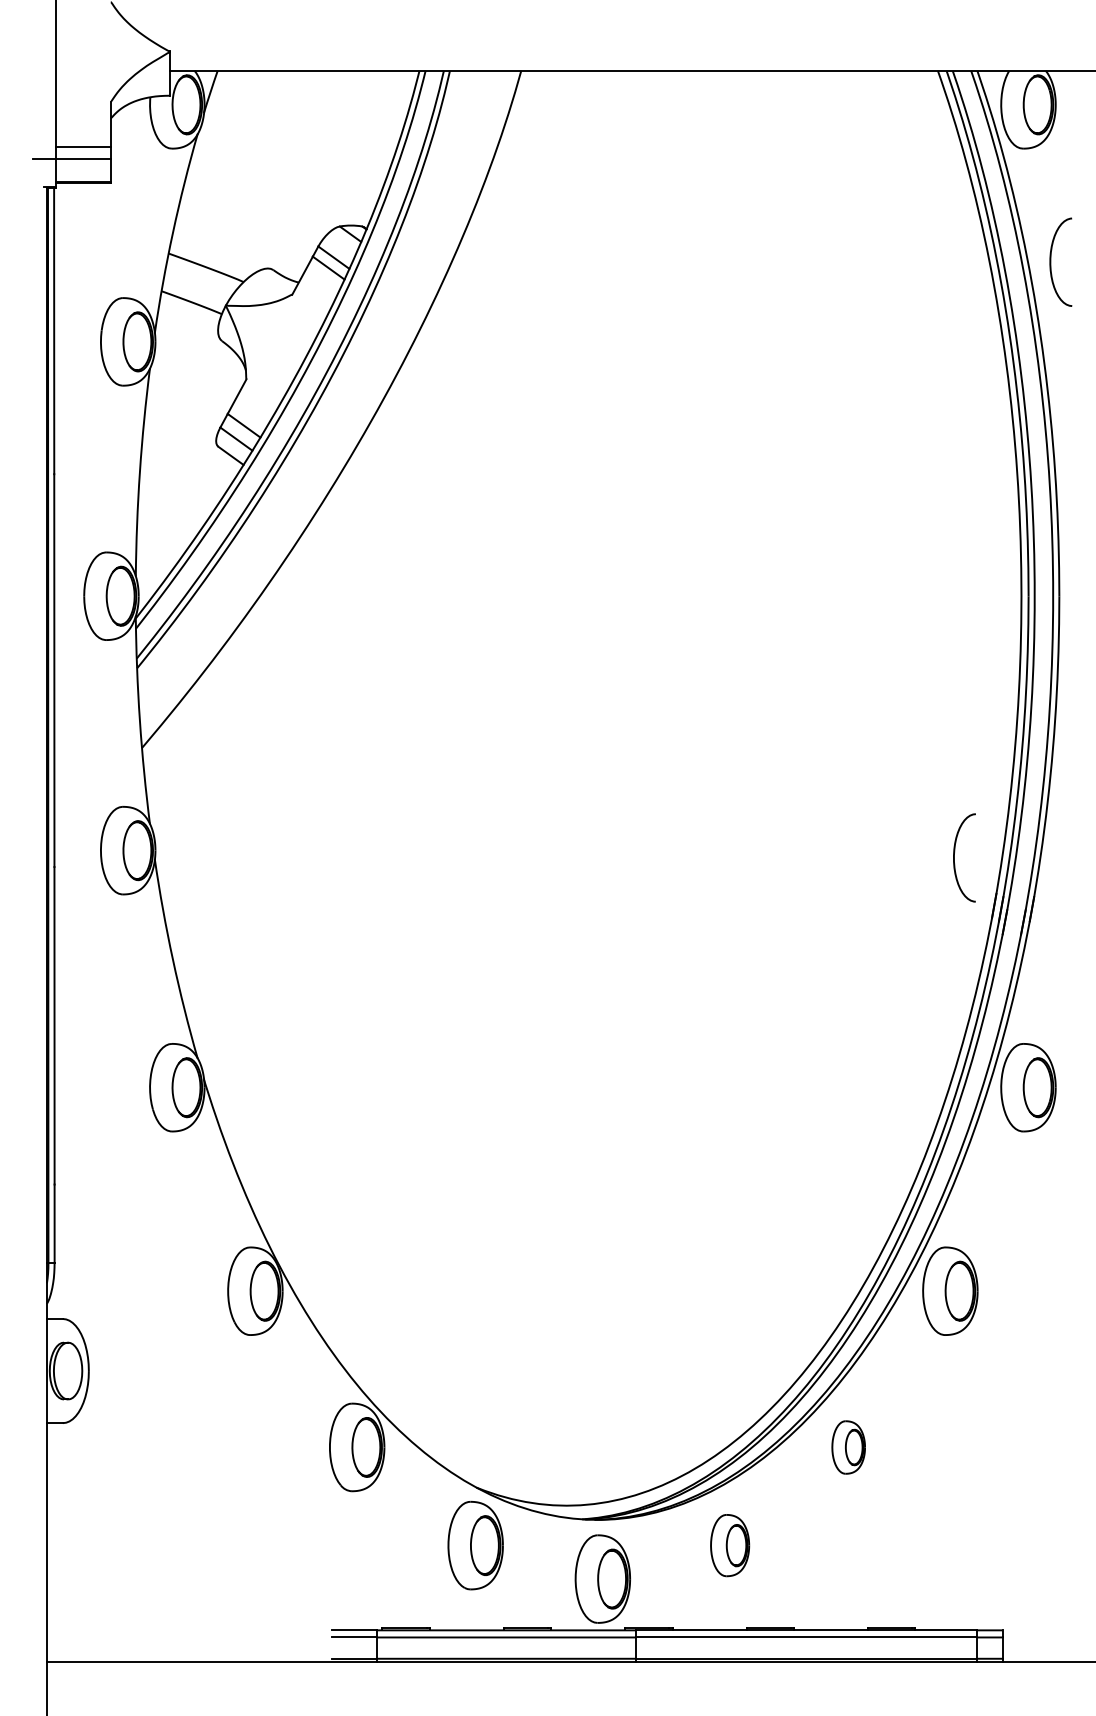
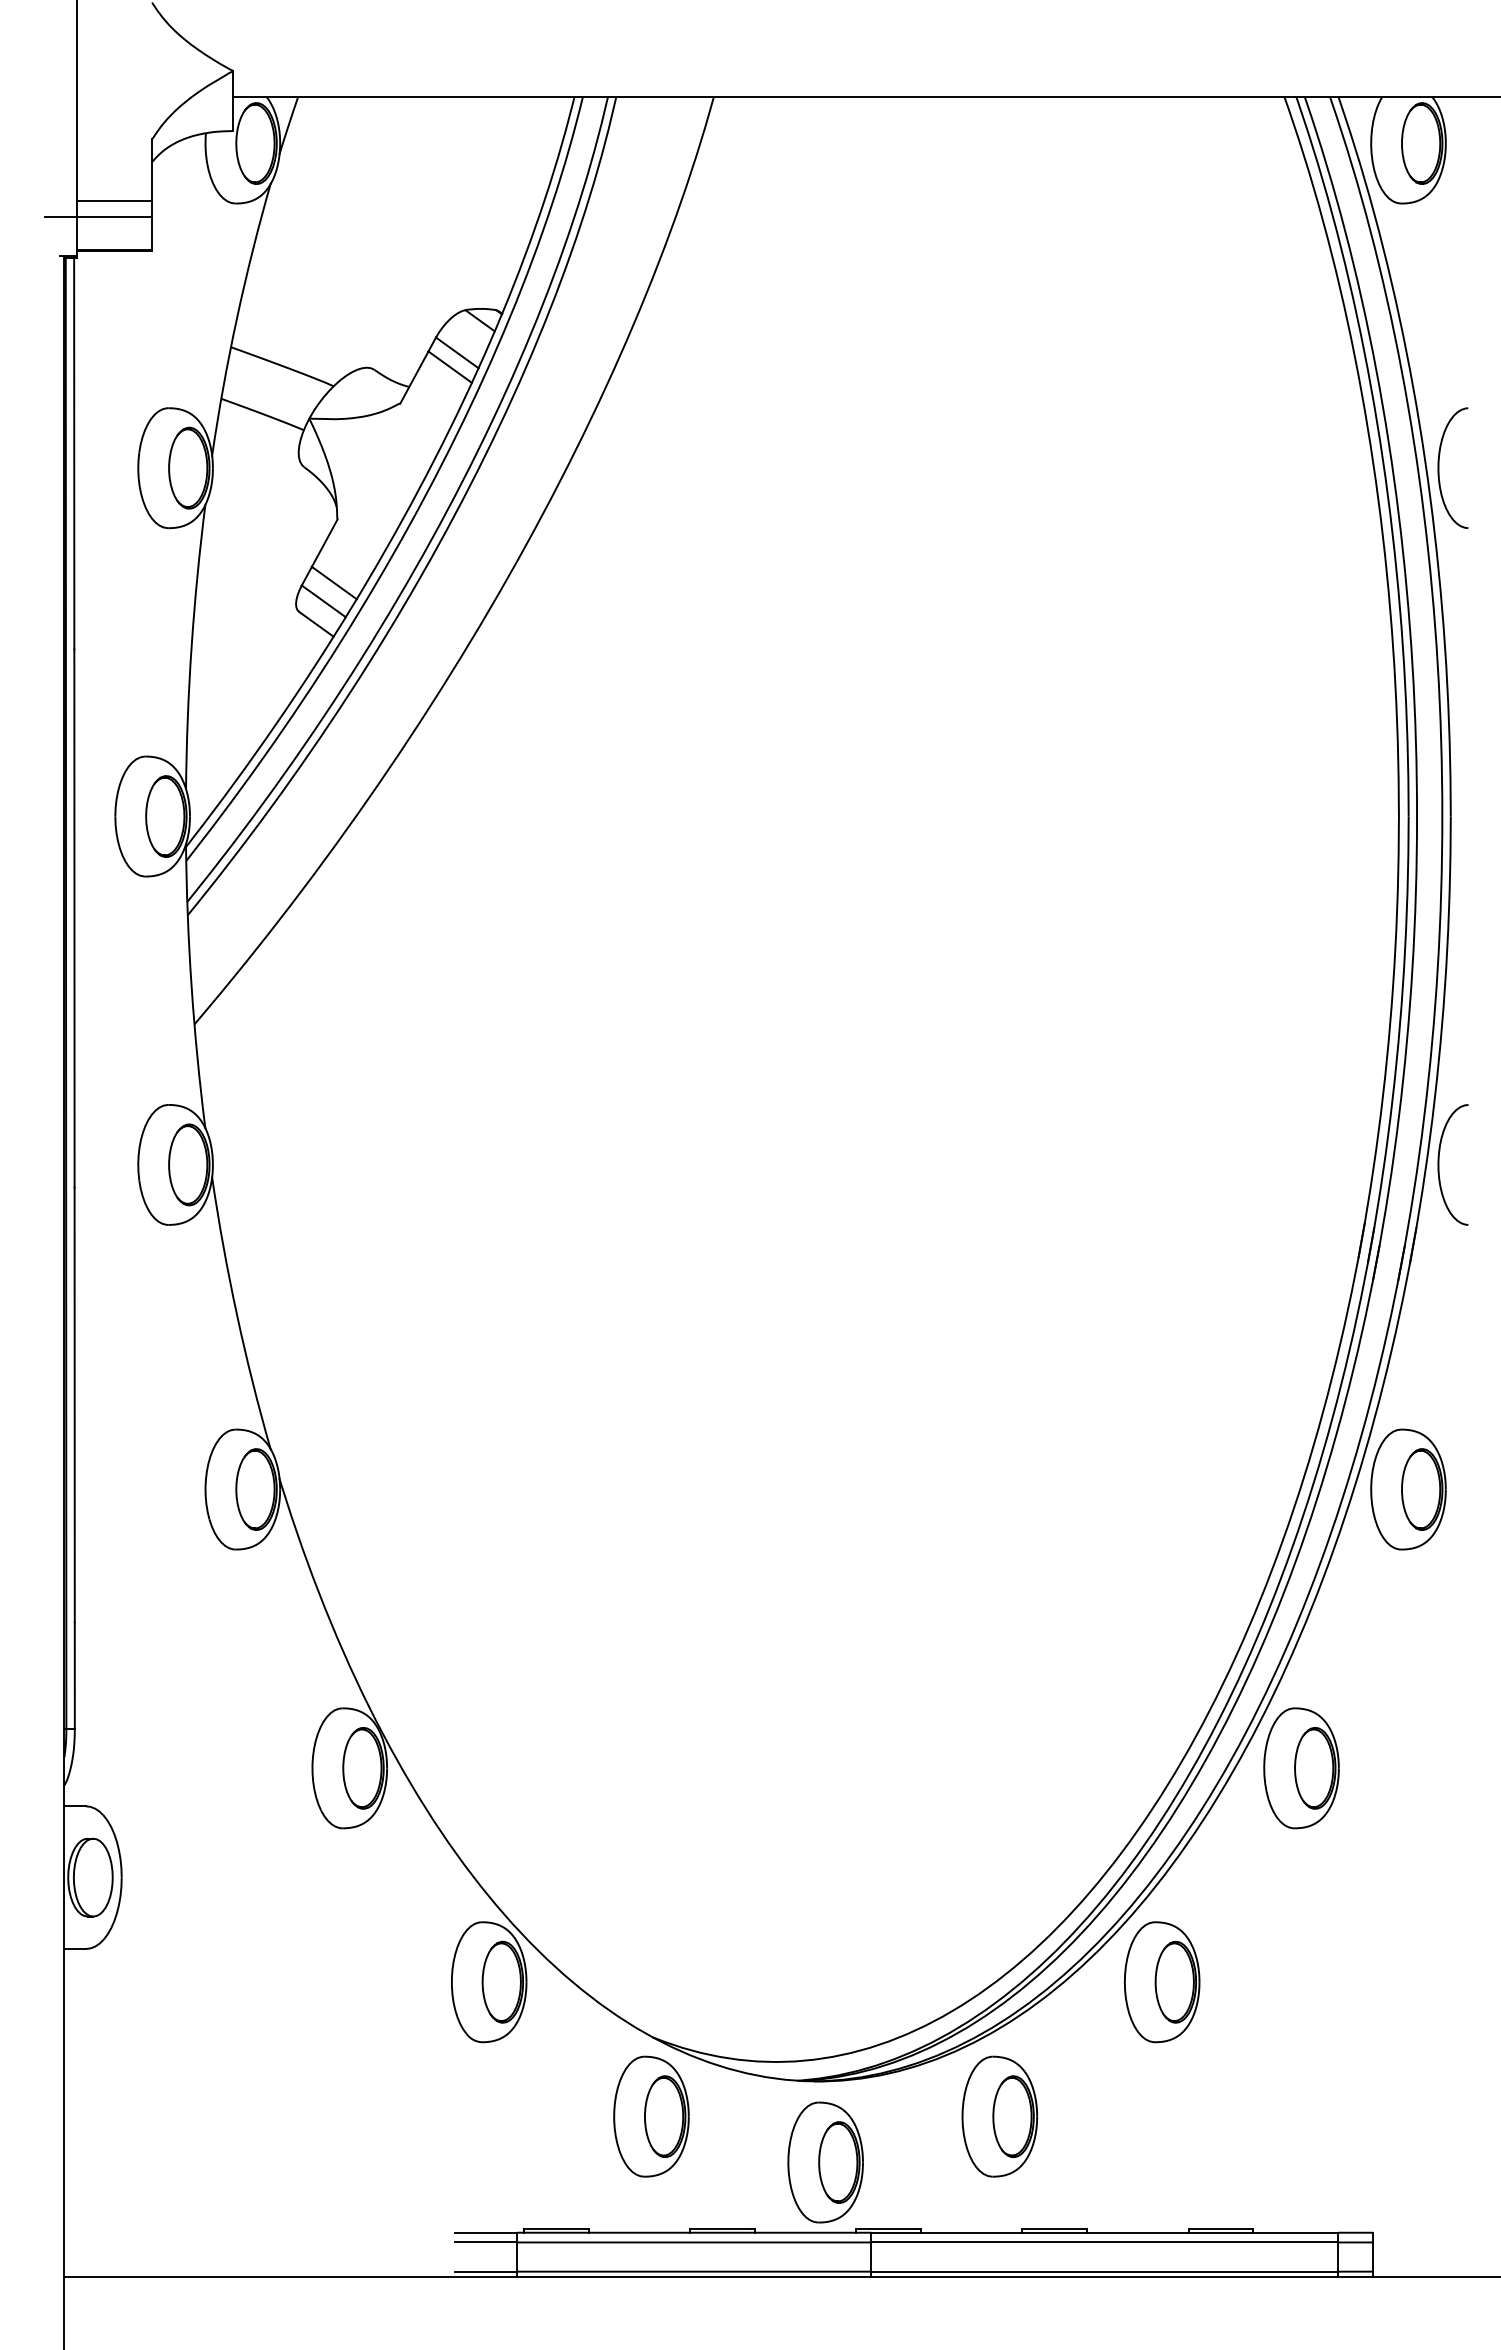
curve: (1051, 261) -> (1439, 467), moved
curve: (954, 857) -> (1439, 1164), moved
part: (848, 1447) -> (1162, 1982), size x1.67
part: (729, 1545) -> (999, 2116), size x1.43

